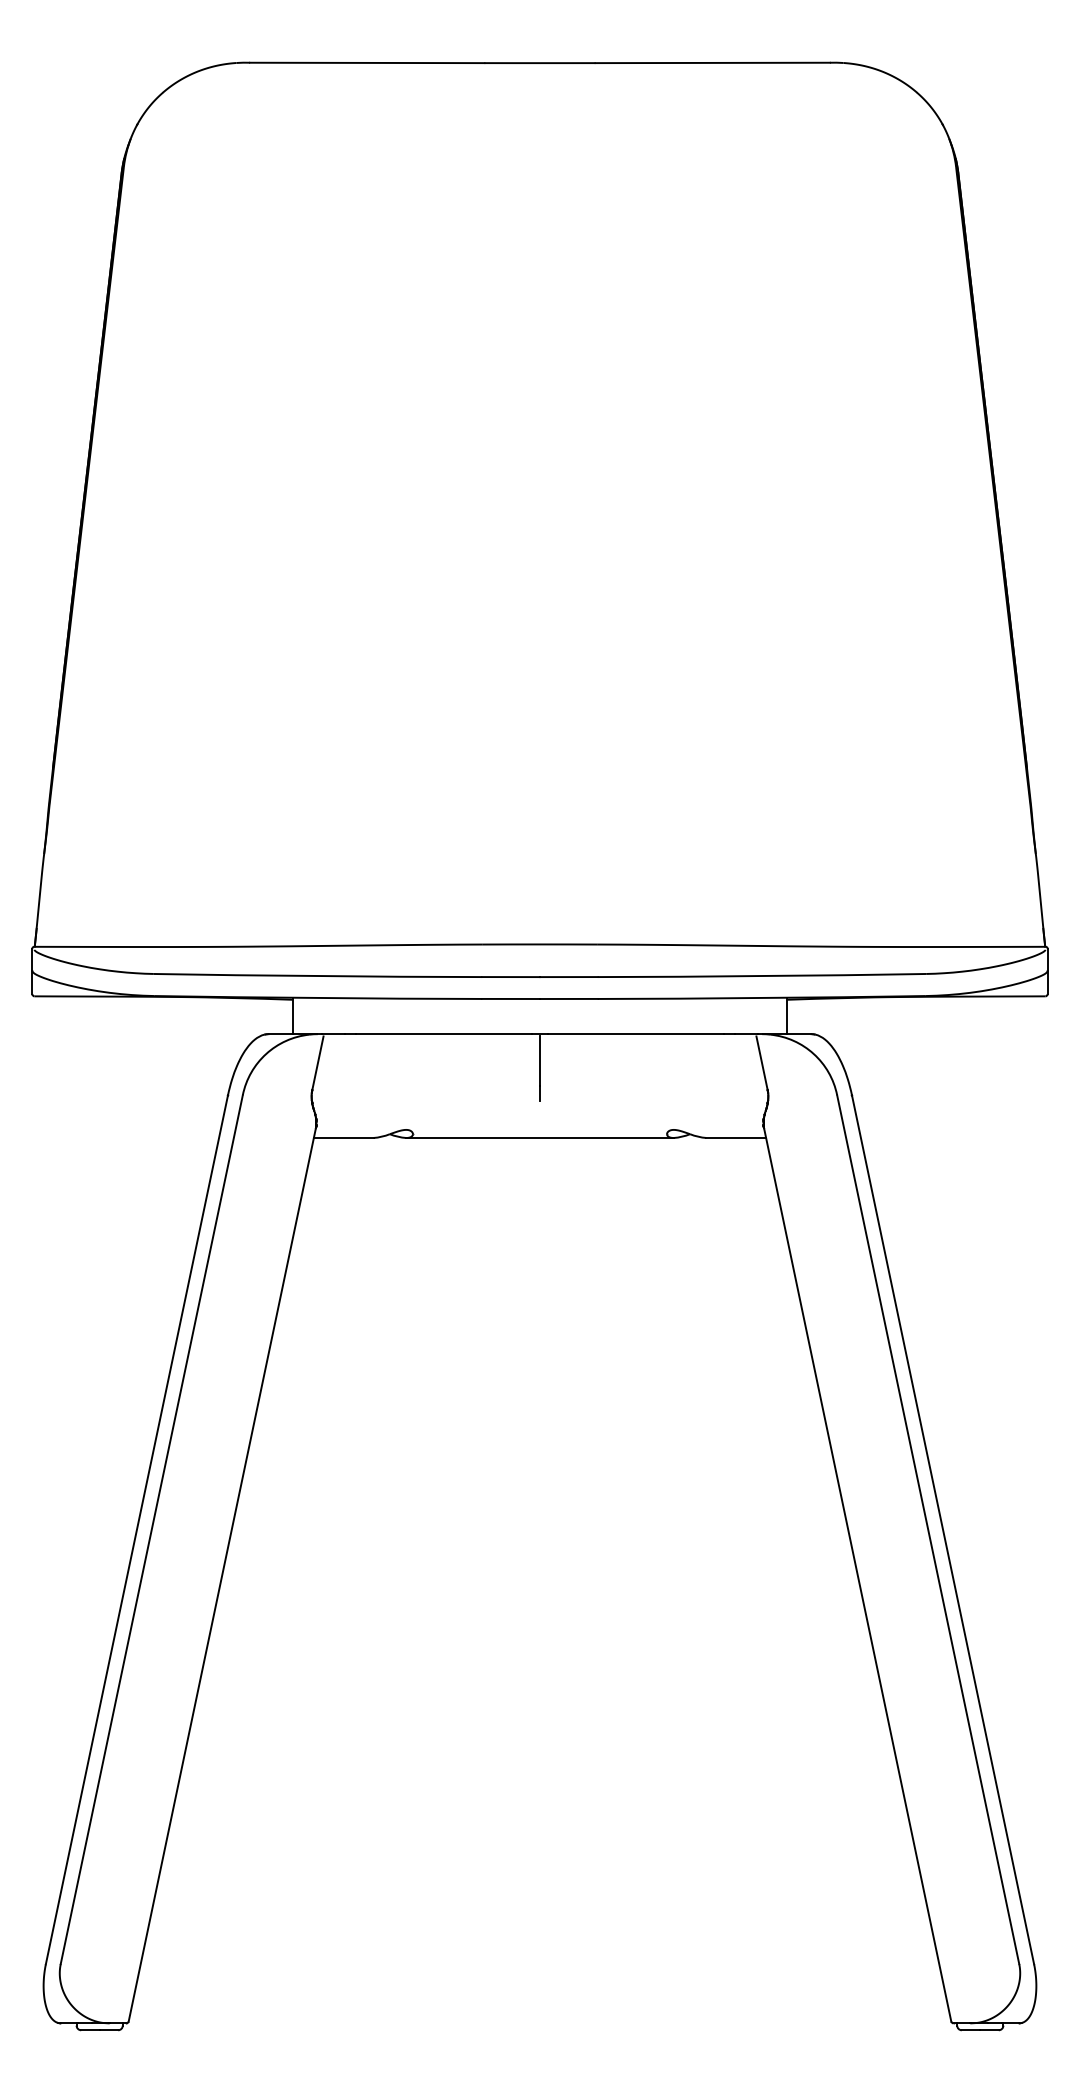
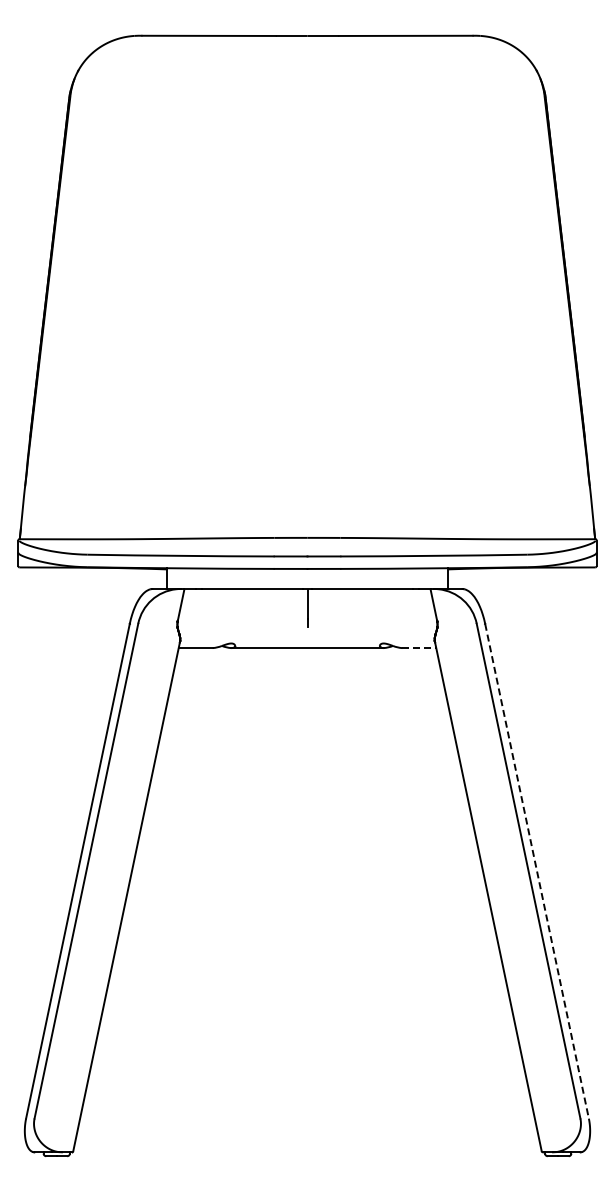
line: (736, 1138) -> (419, 648), solid -> dashed
line: (943, 1530) -> (537, 871), solid -> dashed

